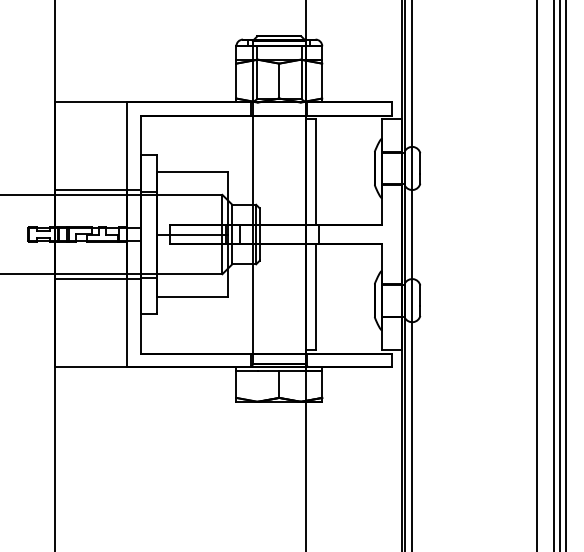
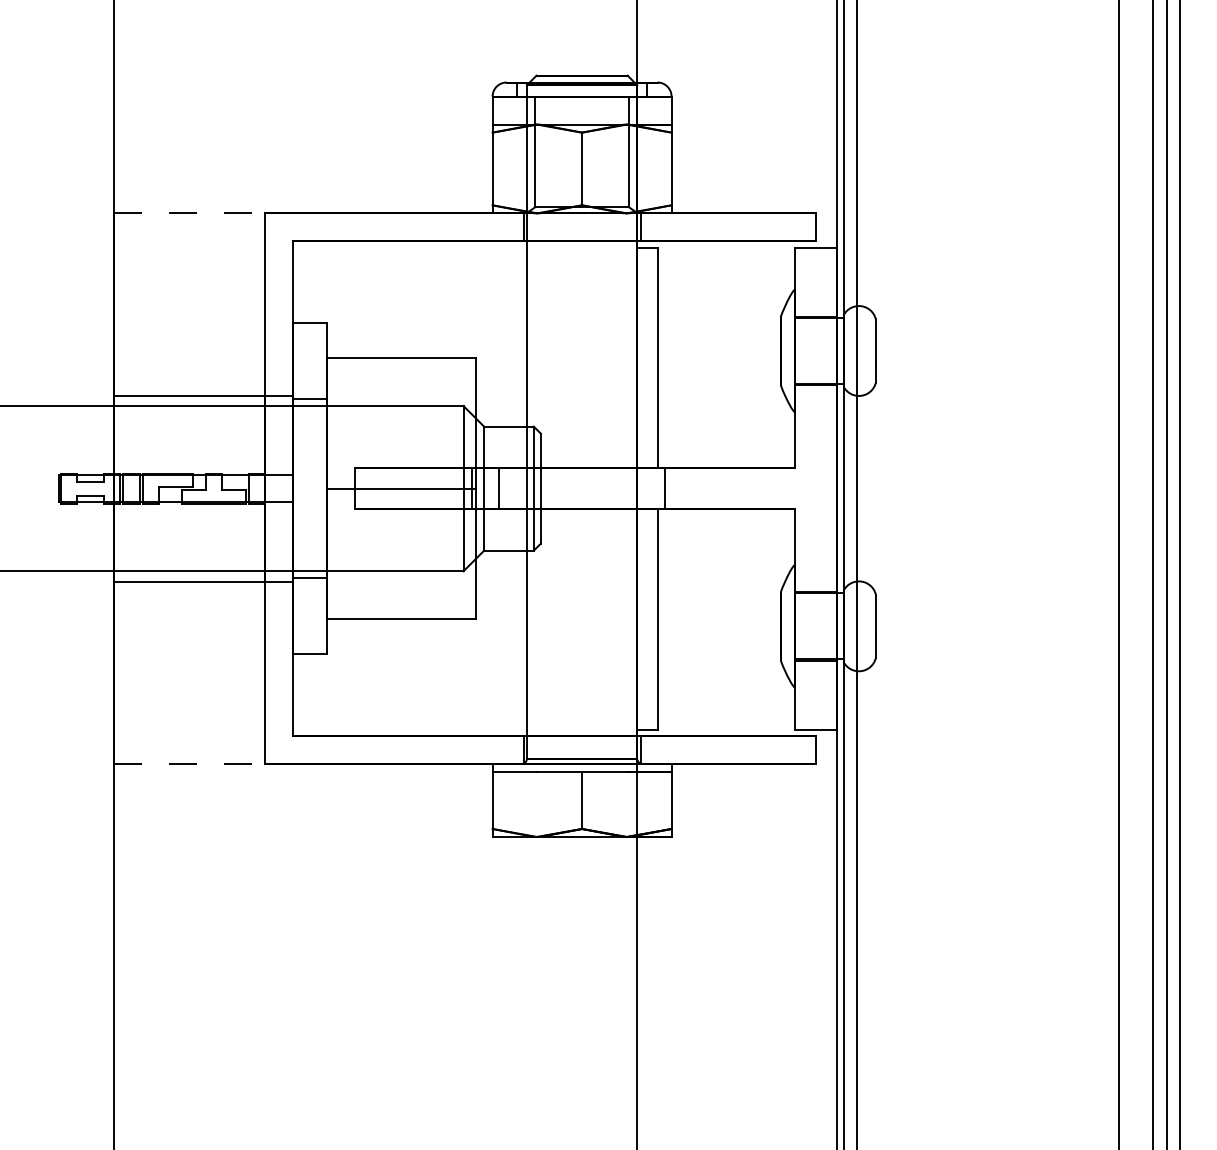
line: (91, 102) -> (190, 213), solid -> dashed
line: (91, 366) -> (190, 763), solid -> dashed

